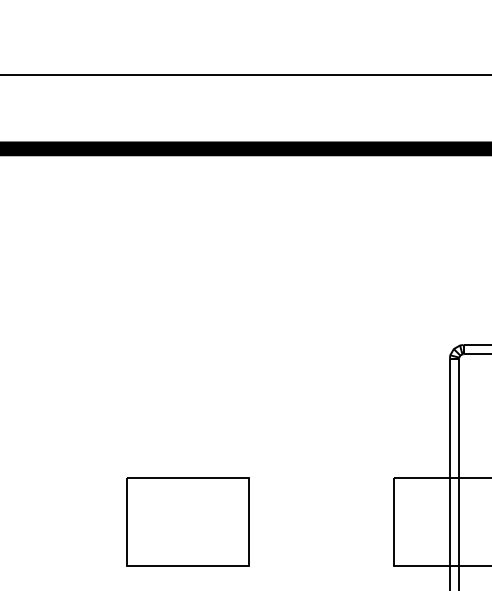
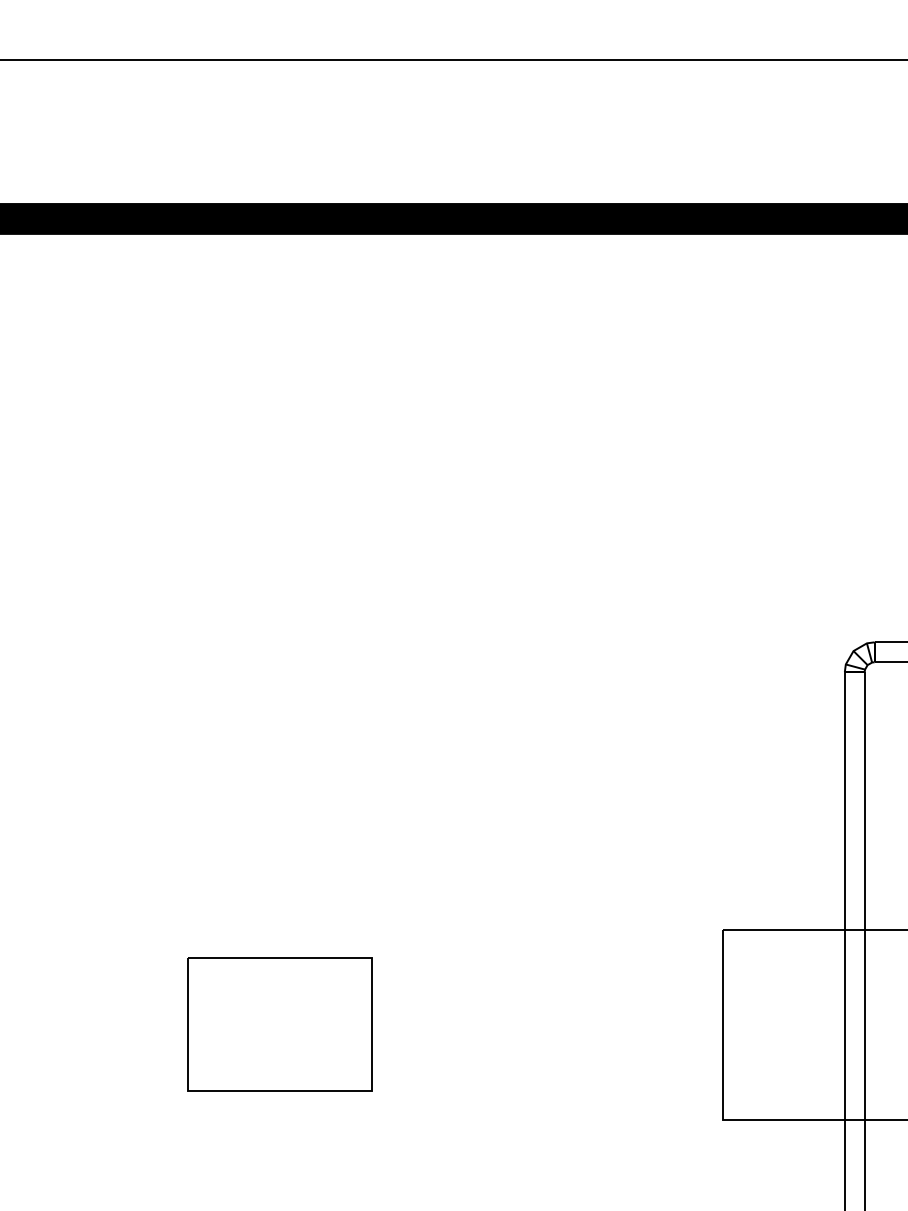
part: (187, 521) -> (278, 1023), size x0.7

